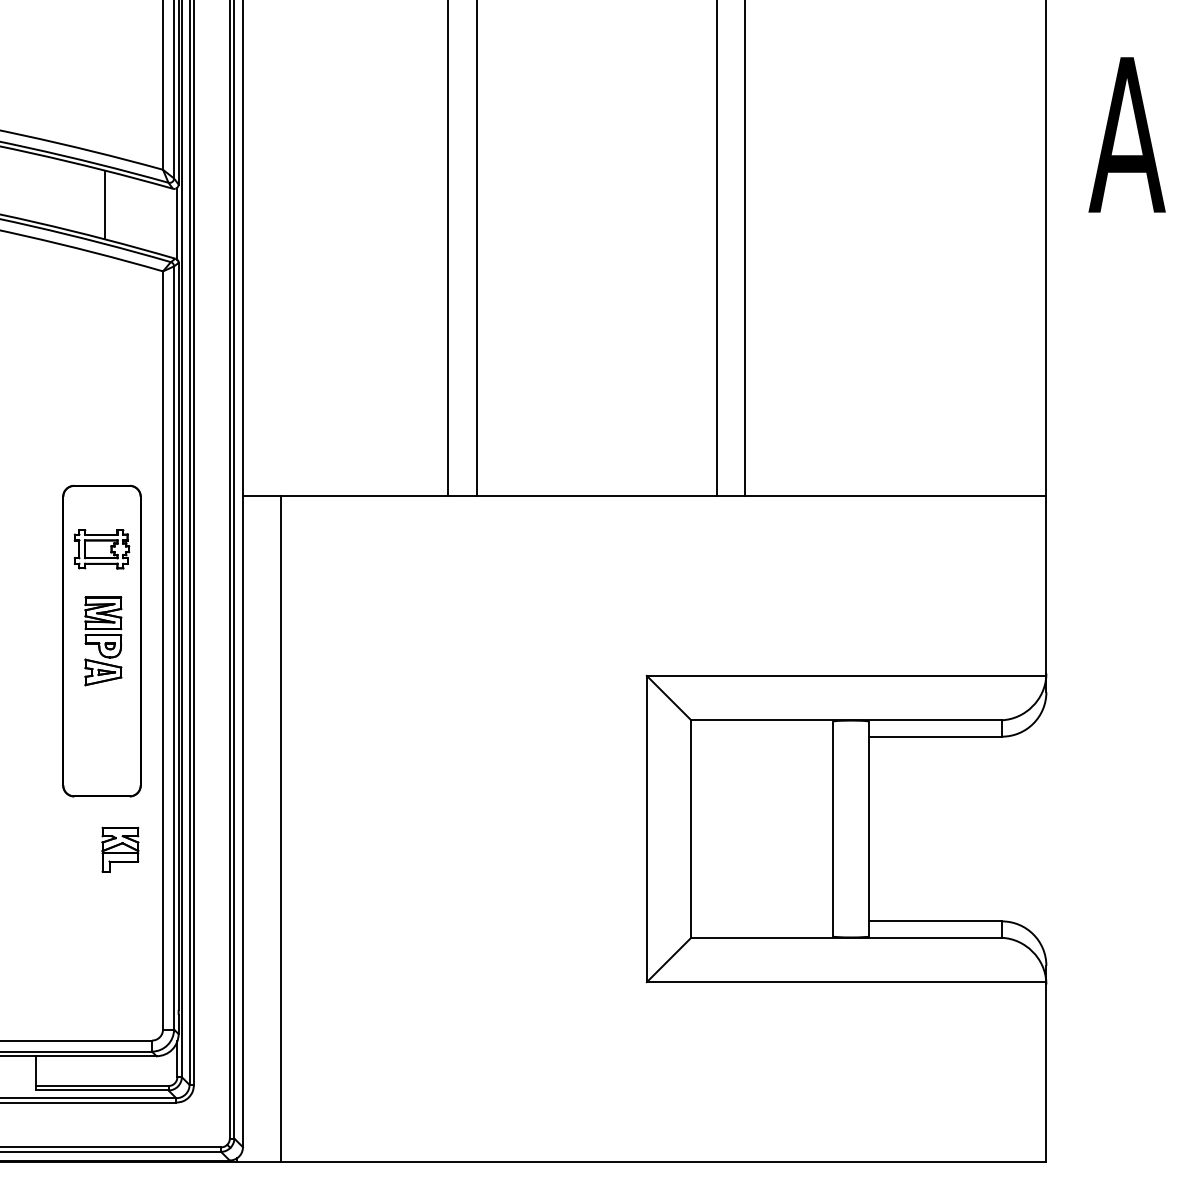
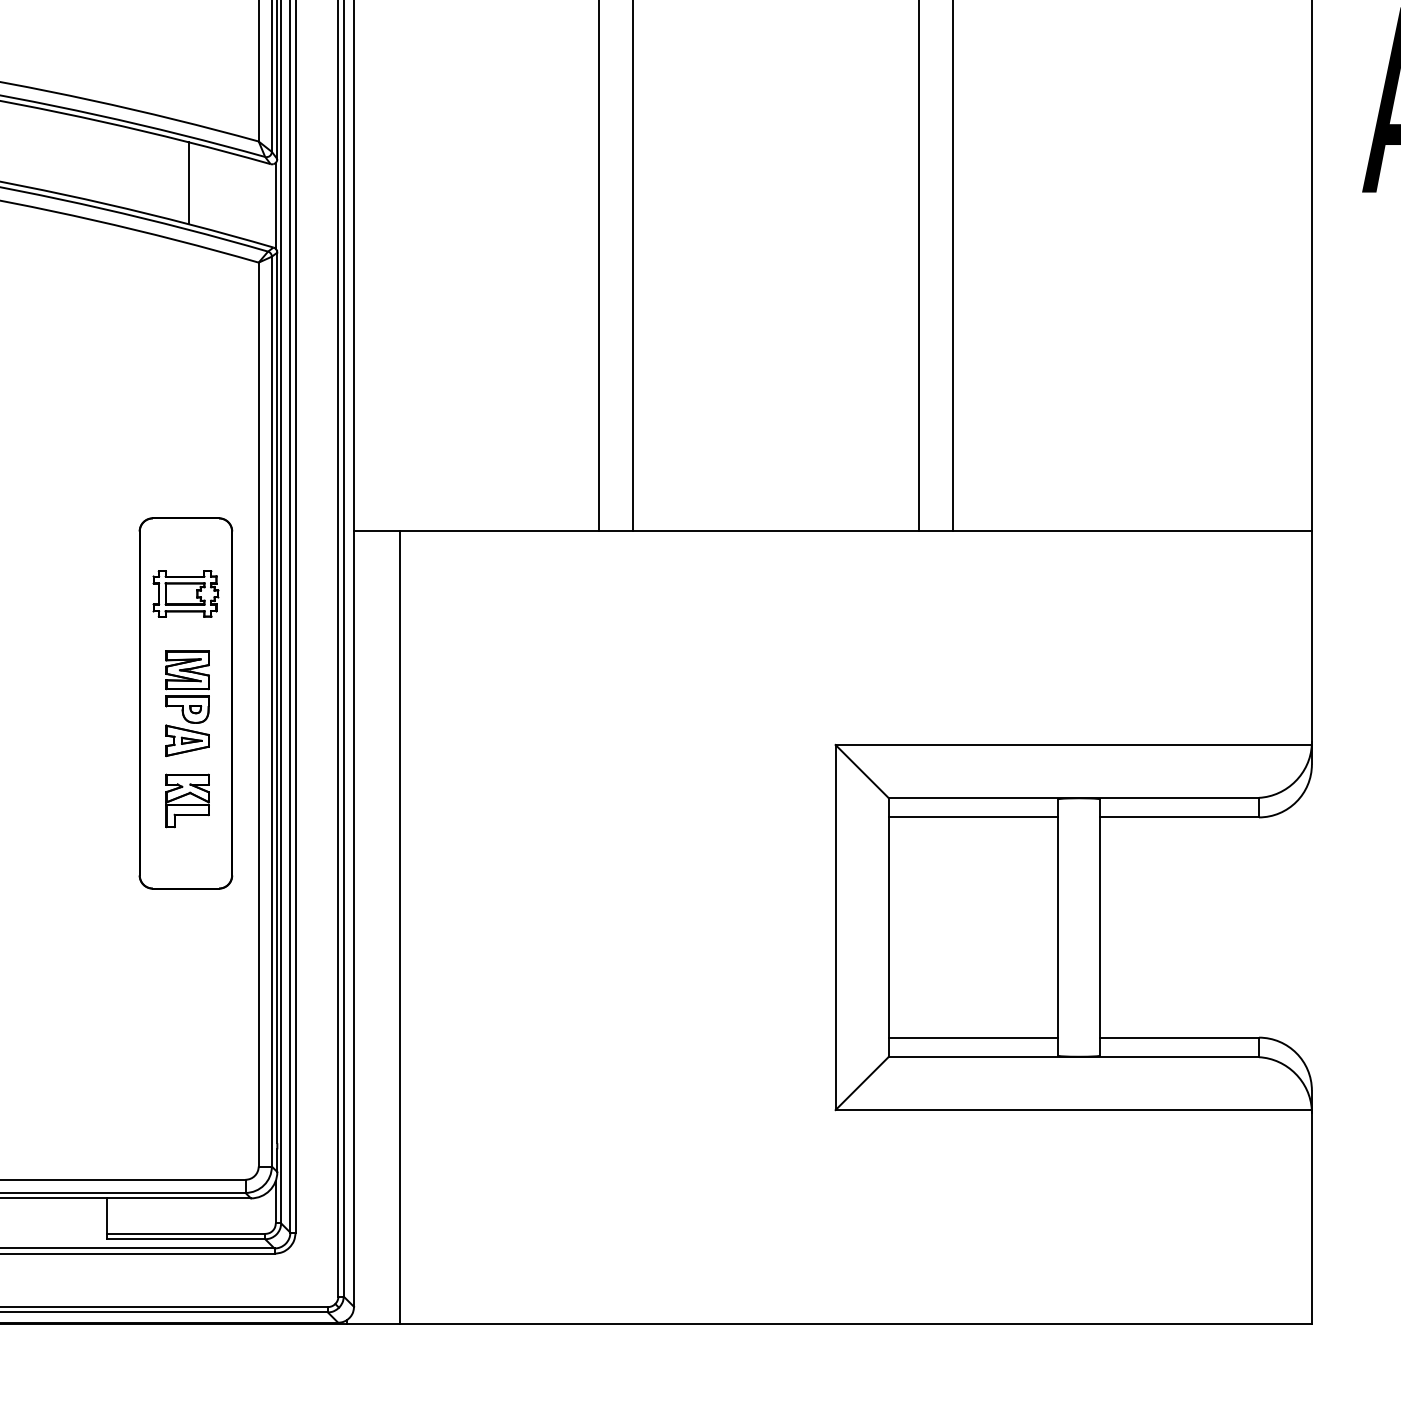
line: (762, 736) -> (973, 817), added
part: (120, 849) -> (187, 800), moved
line: (762, 921) -> (973, 1037), added

